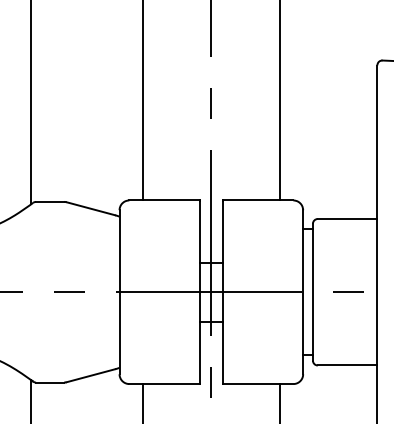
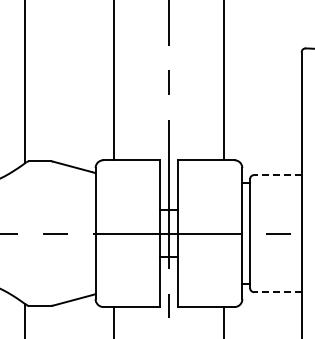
line: (347, 219) -> (277, 175), solid -> dashed
line: (347, 365) -> (277, 292), solid -> dashed

